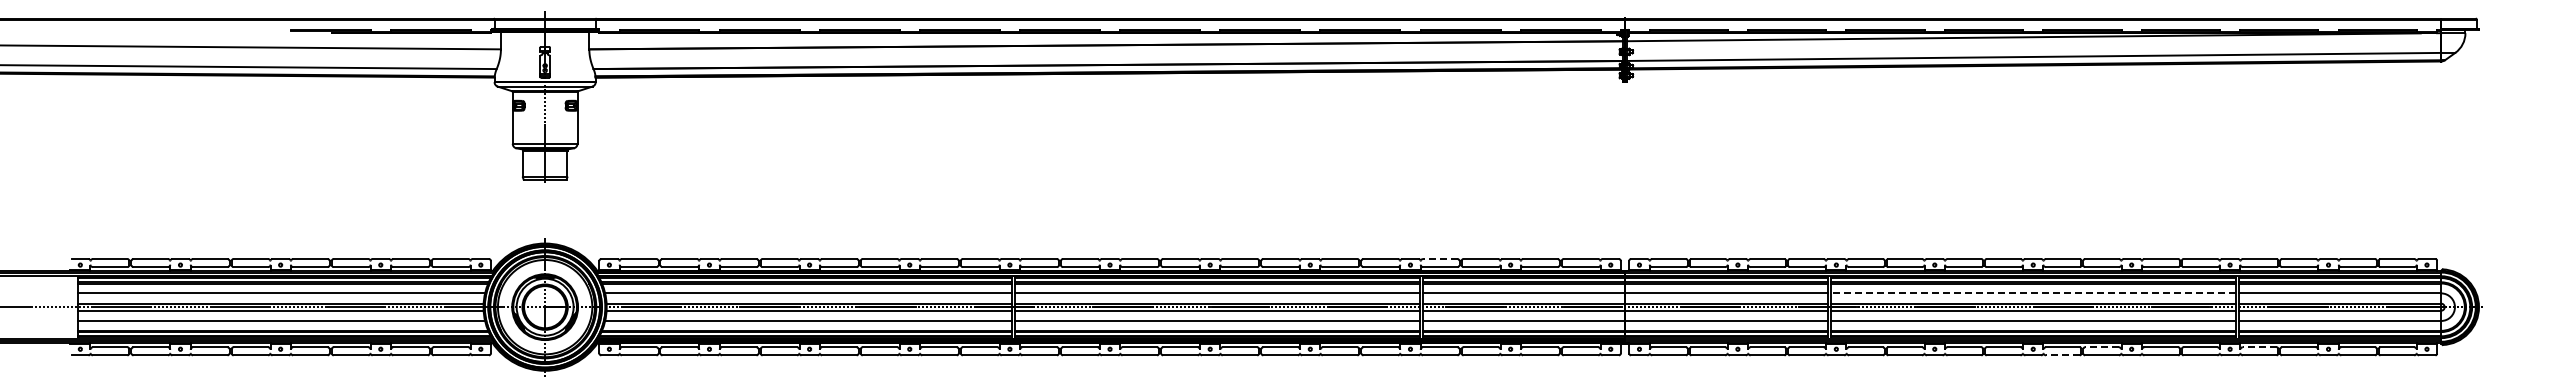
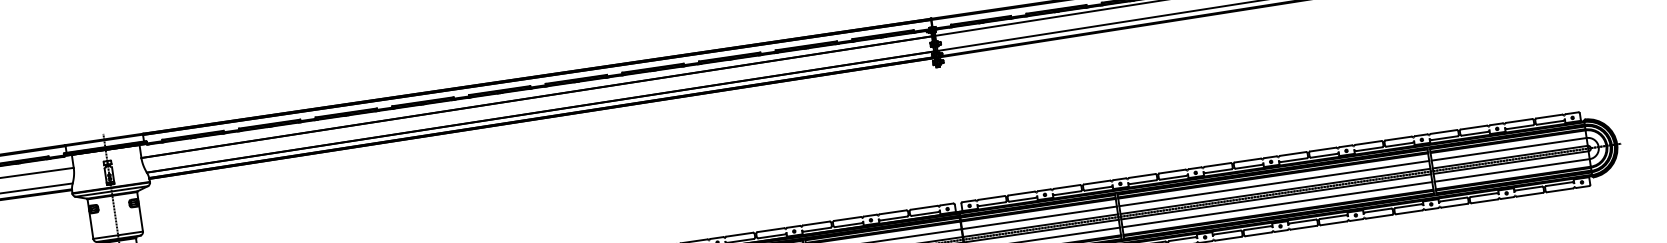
line: (1439, 259) -> (815, 223), dashed -> solid
line: (2032, 293) -> (1273, 183), dashed -> solid
line: (2102, 347) -> (1333, 217), dashed -> solid
line: (2259, 347) -> (1453, 199), dashed -> solid
line: (2062, 355) -> (1303, 227), dashed -> solid

